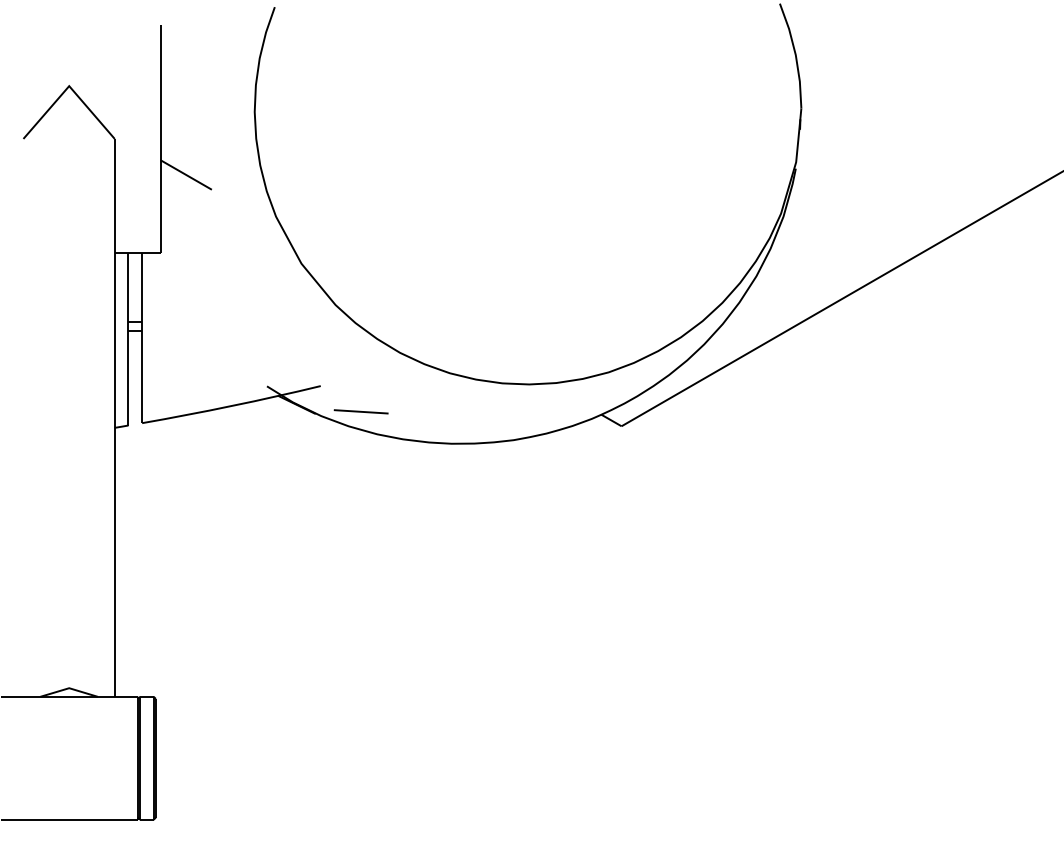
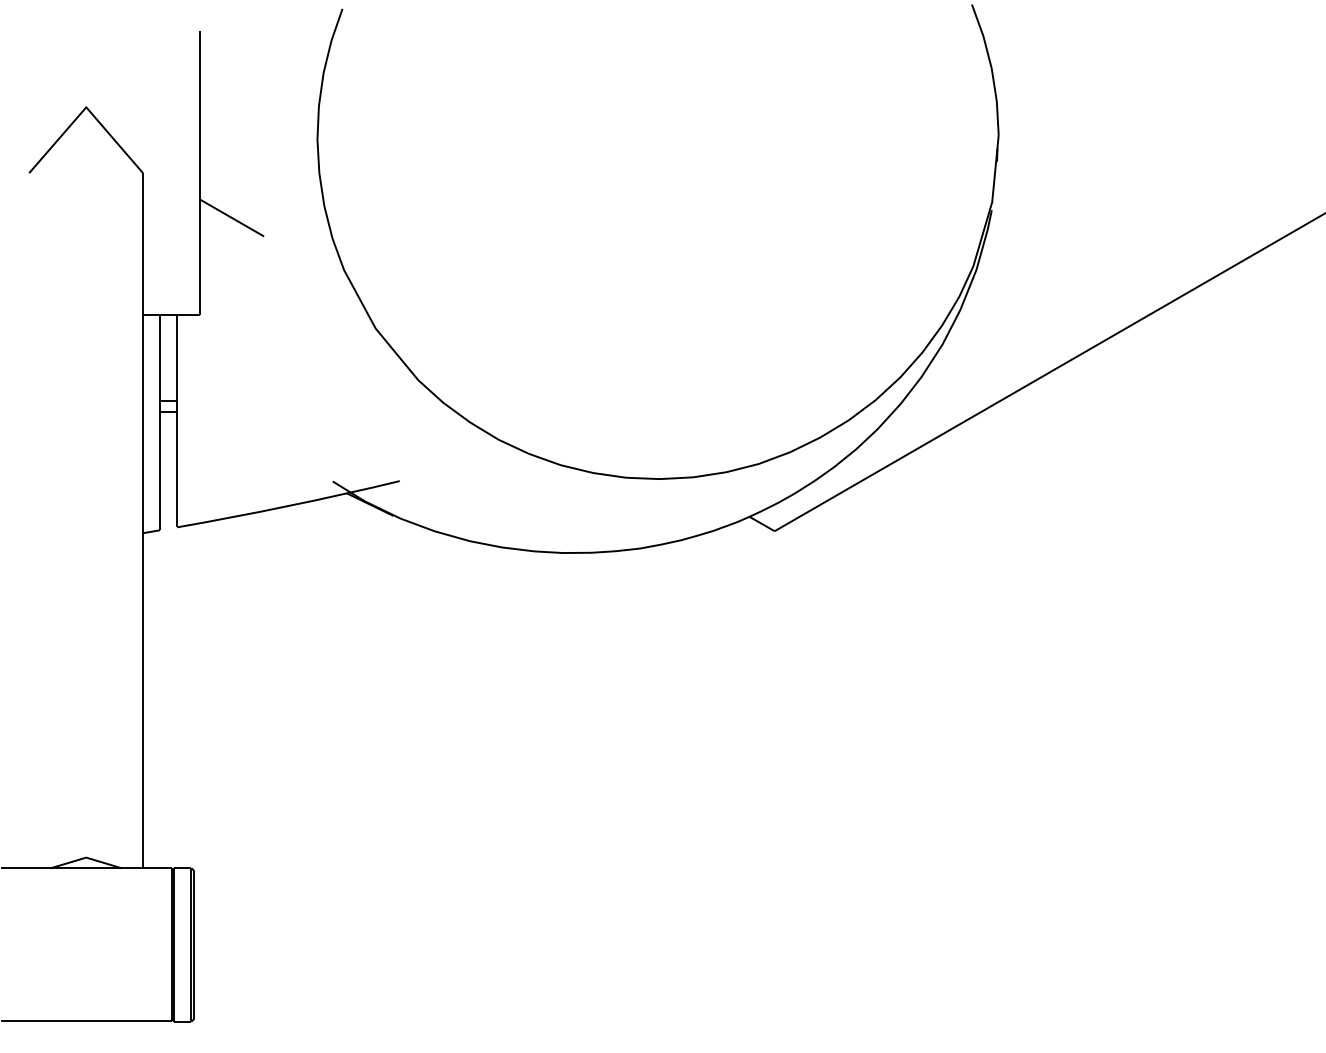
line: (360, 411) -> (449, 512), removed

